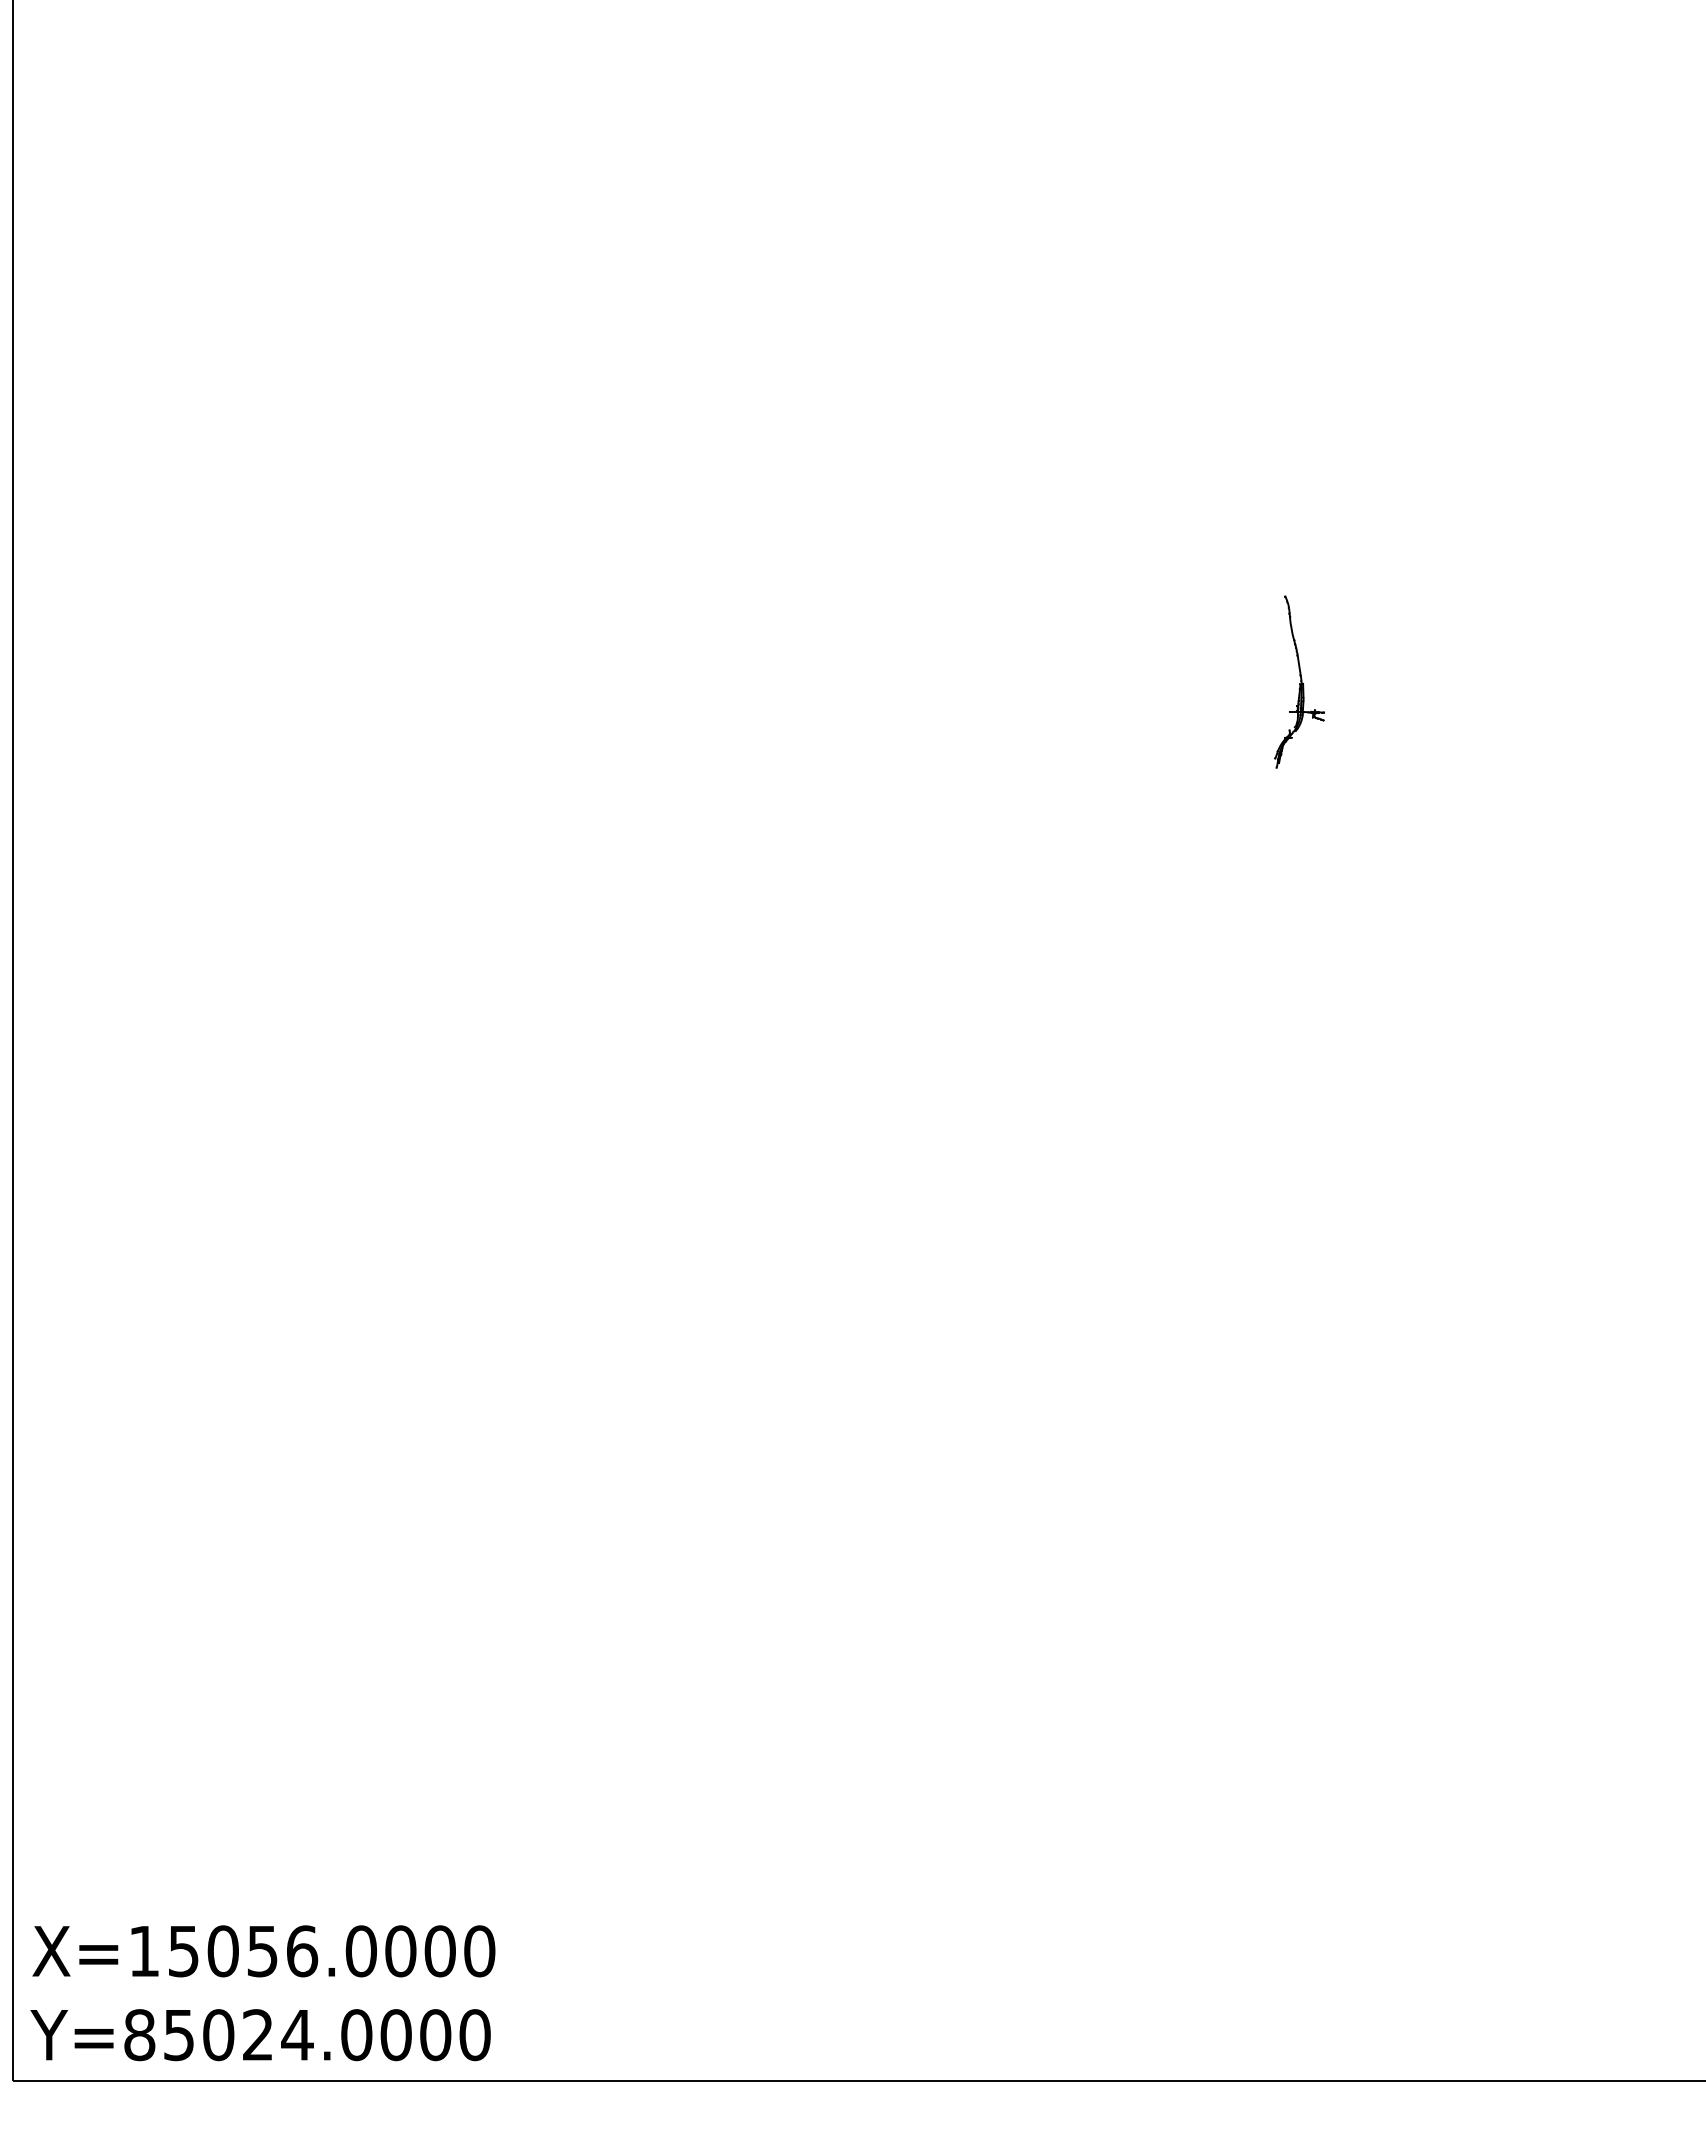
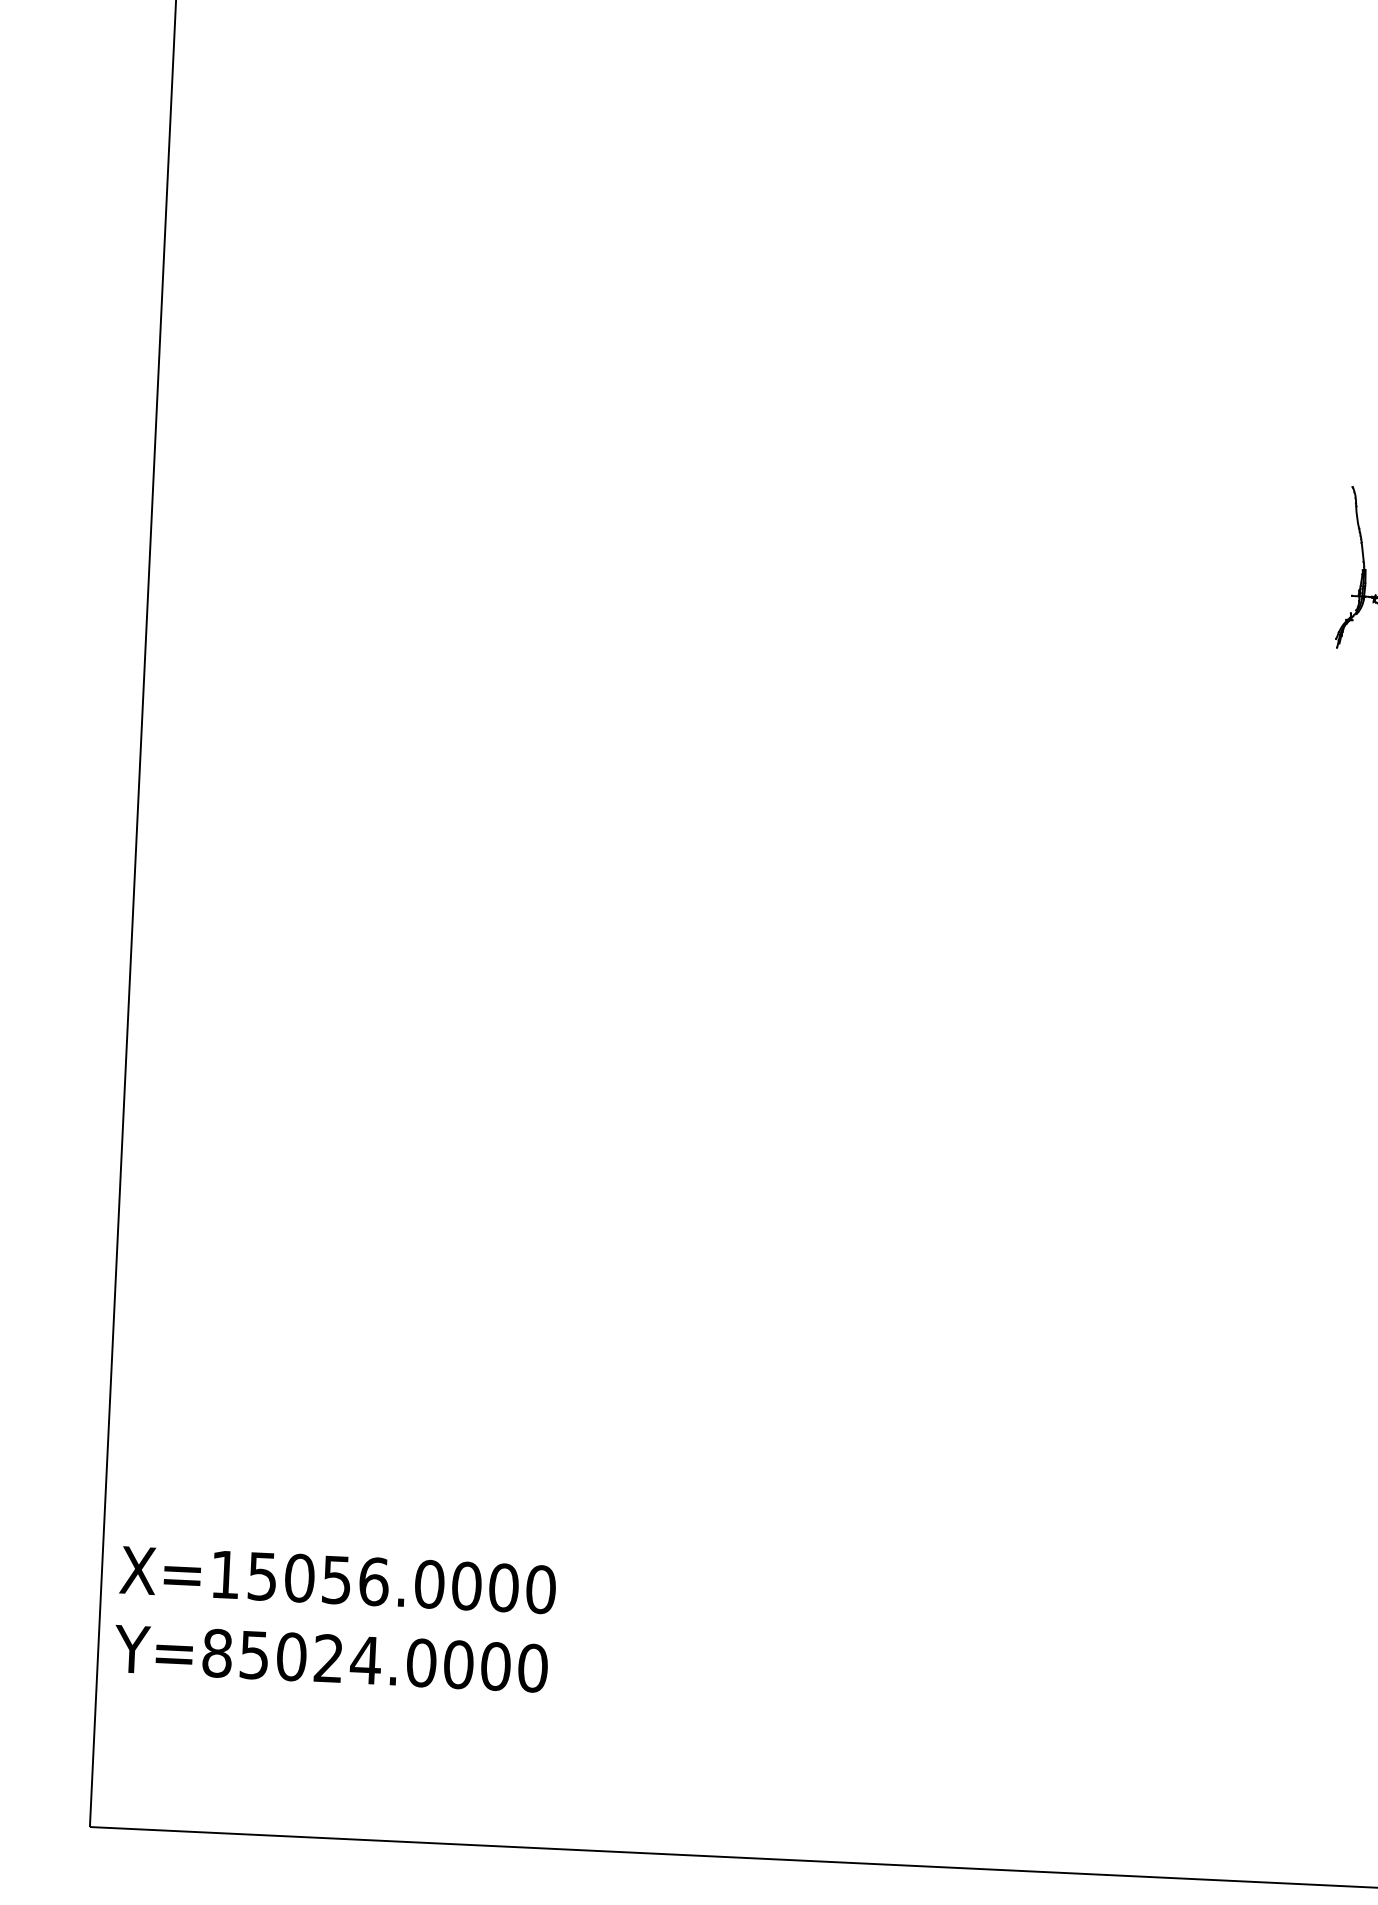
text: (262, 1993) -> (334, 1619), moved

